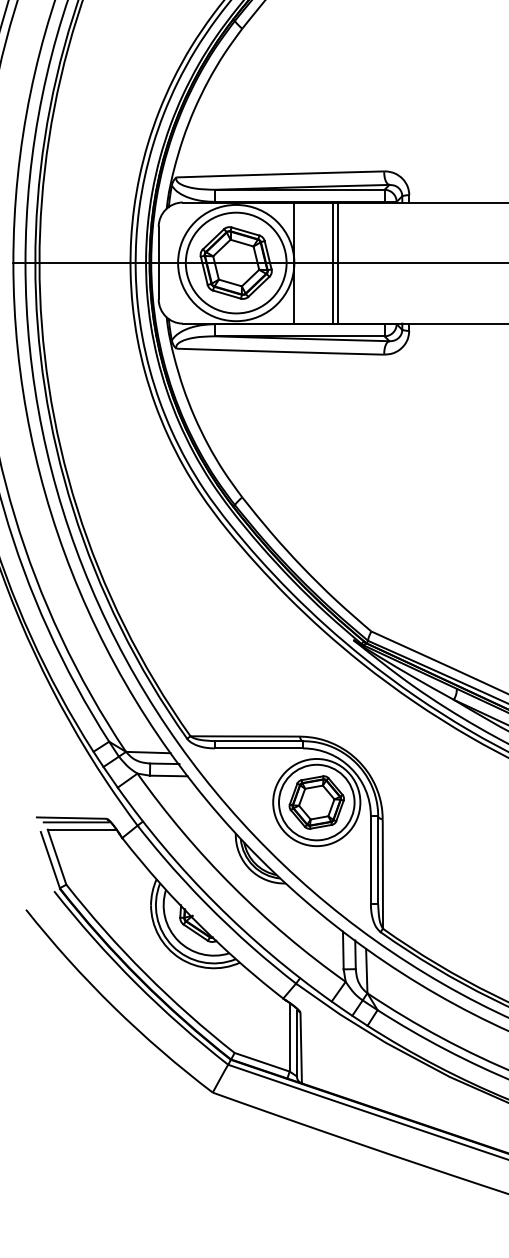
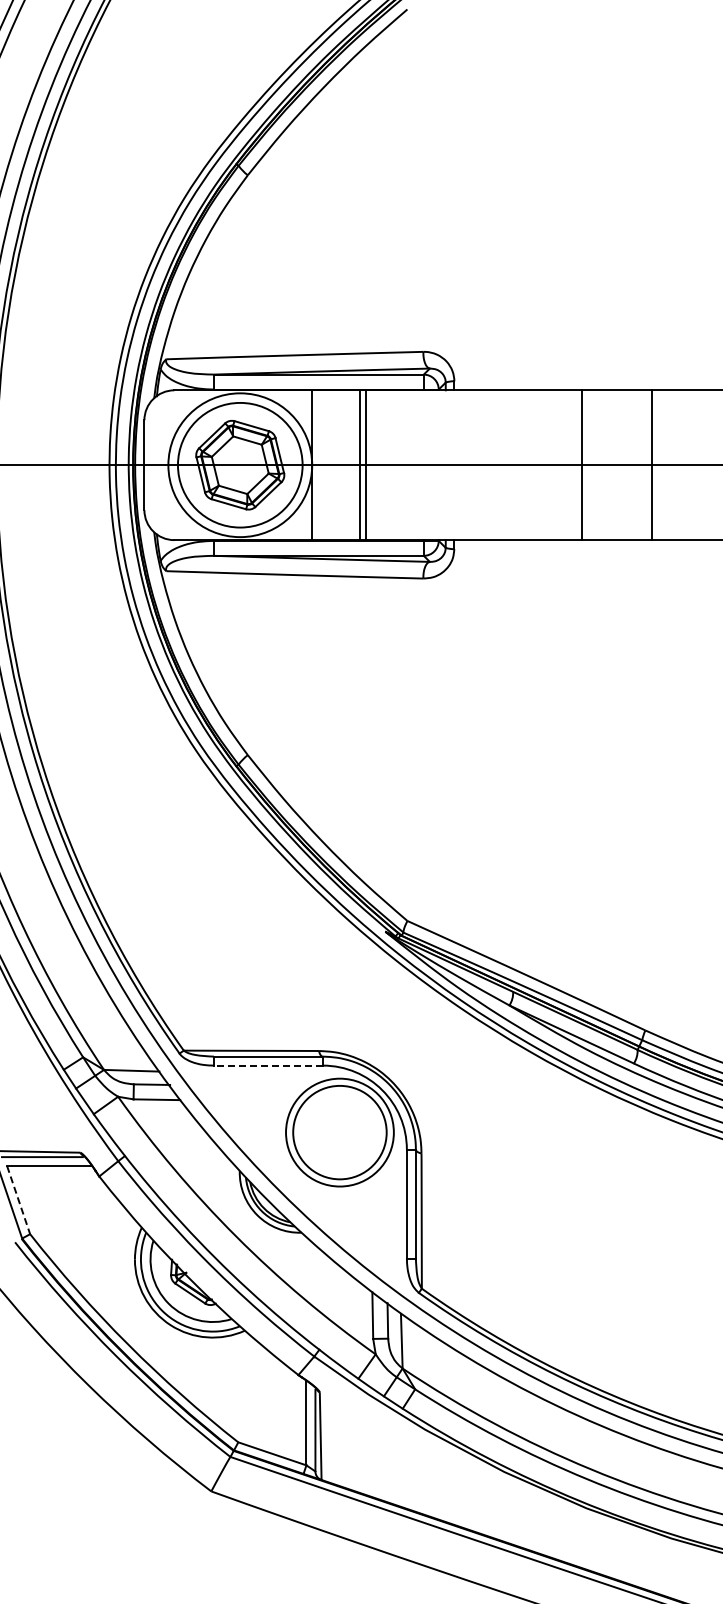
line: (259, 748) -> (268, 1065), solid -> dashed
part: (316, 802) -> (339, 1132), removed
line: (56, 857) -> (18, 1200), solid -> dashed

